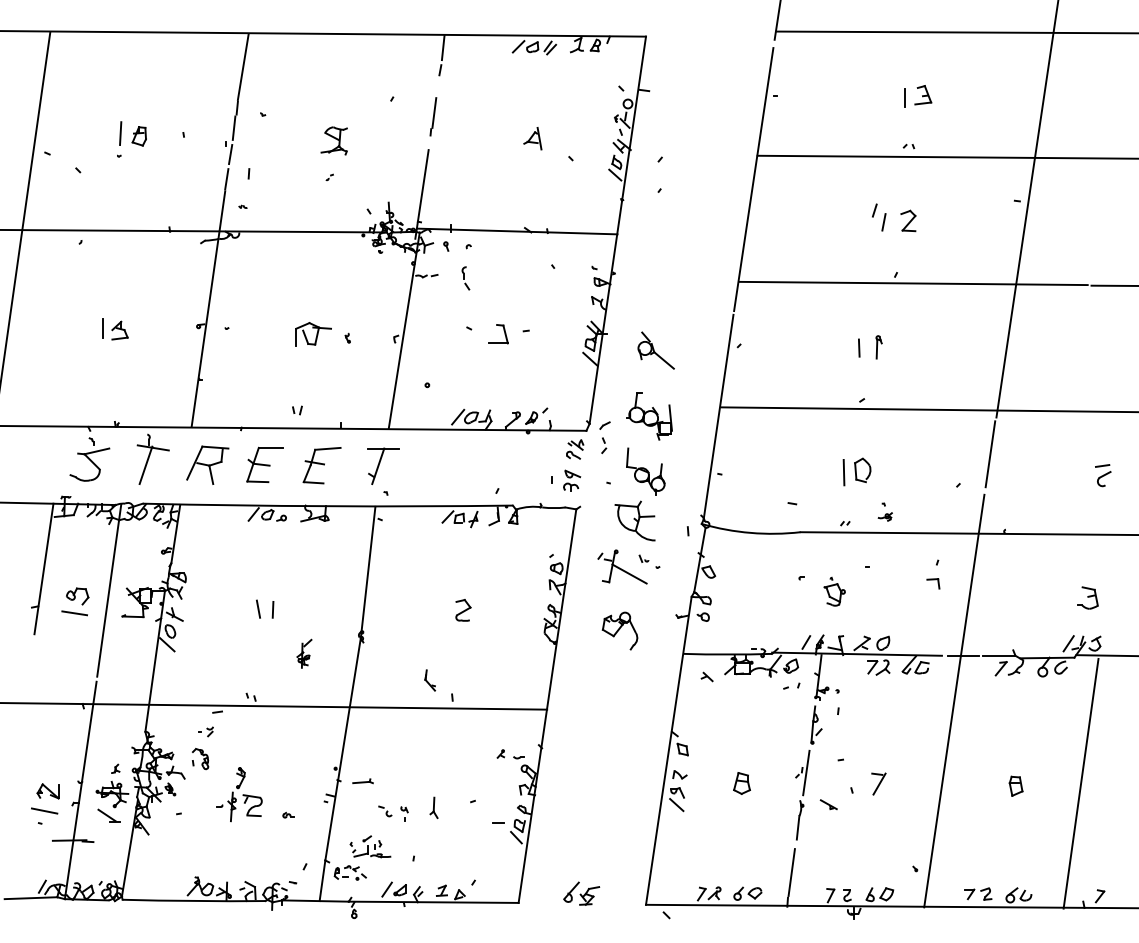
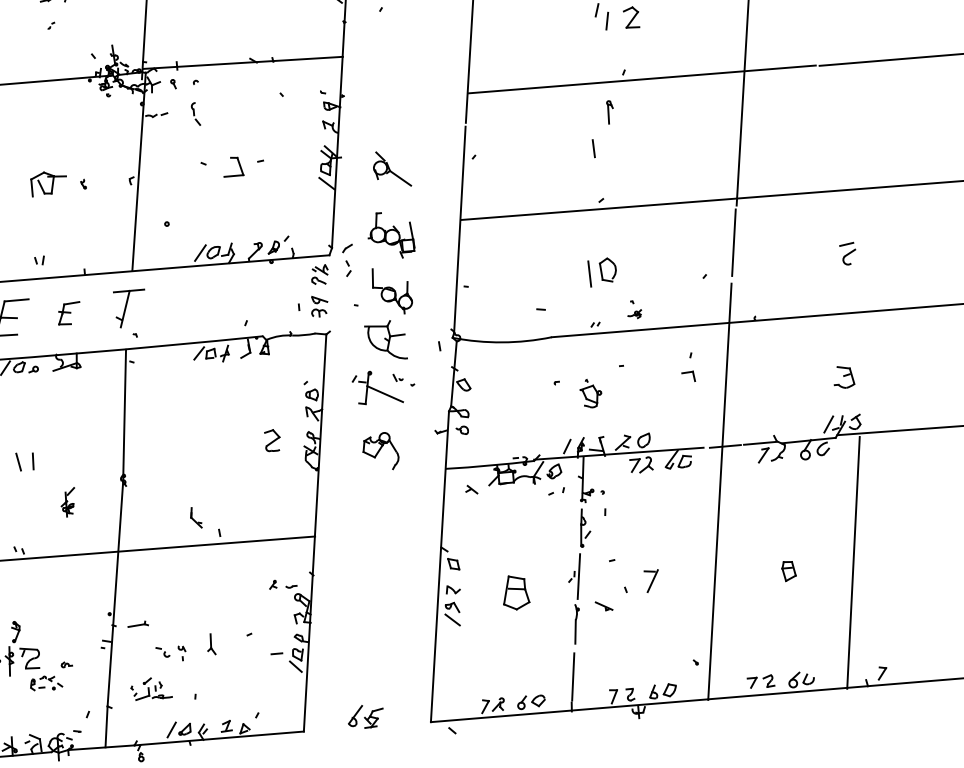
part: (878, 347) -> (609, 112), moved
part: (321, 465) -> (68, 313), size x0.6
part: (463, 610) -> (272, 440), moved
part: (741, 783) -> (515, 592), size x1.6
part: (349, 872) -> (45, 682), moved

